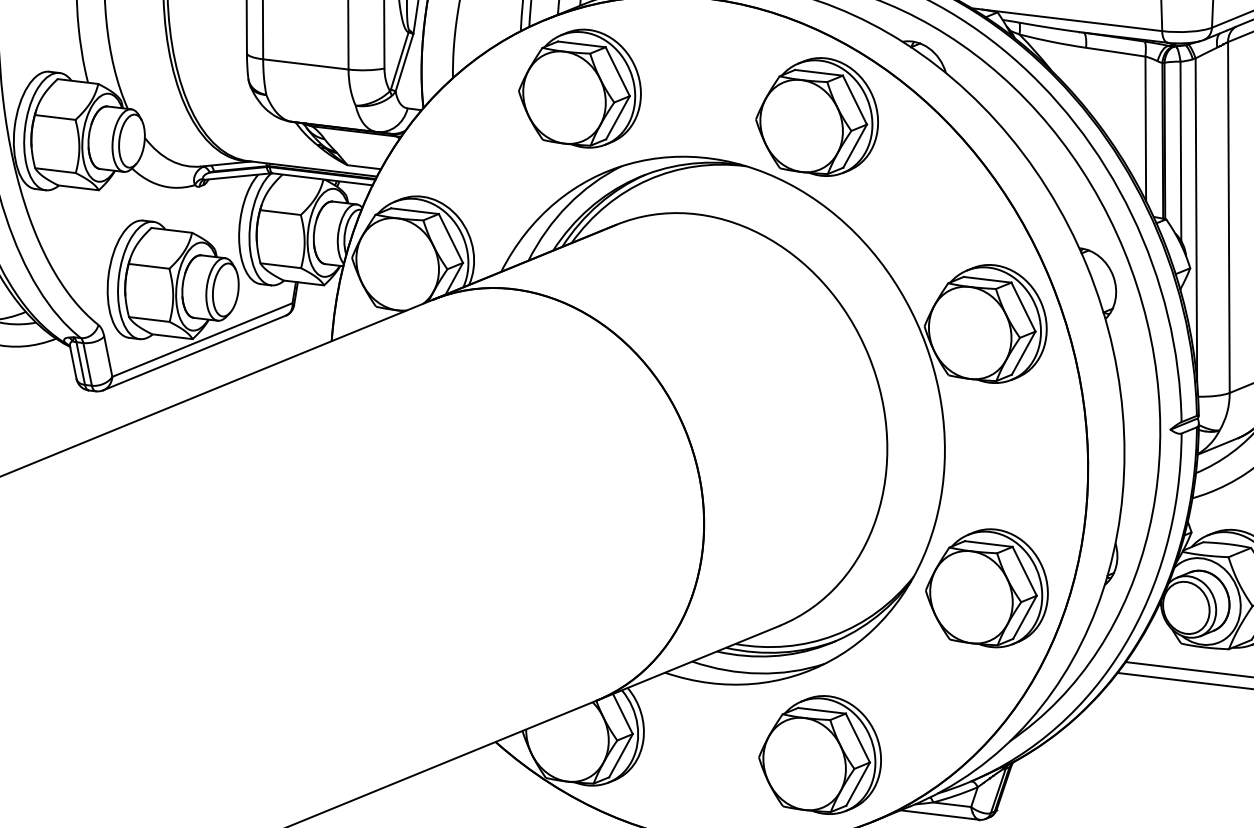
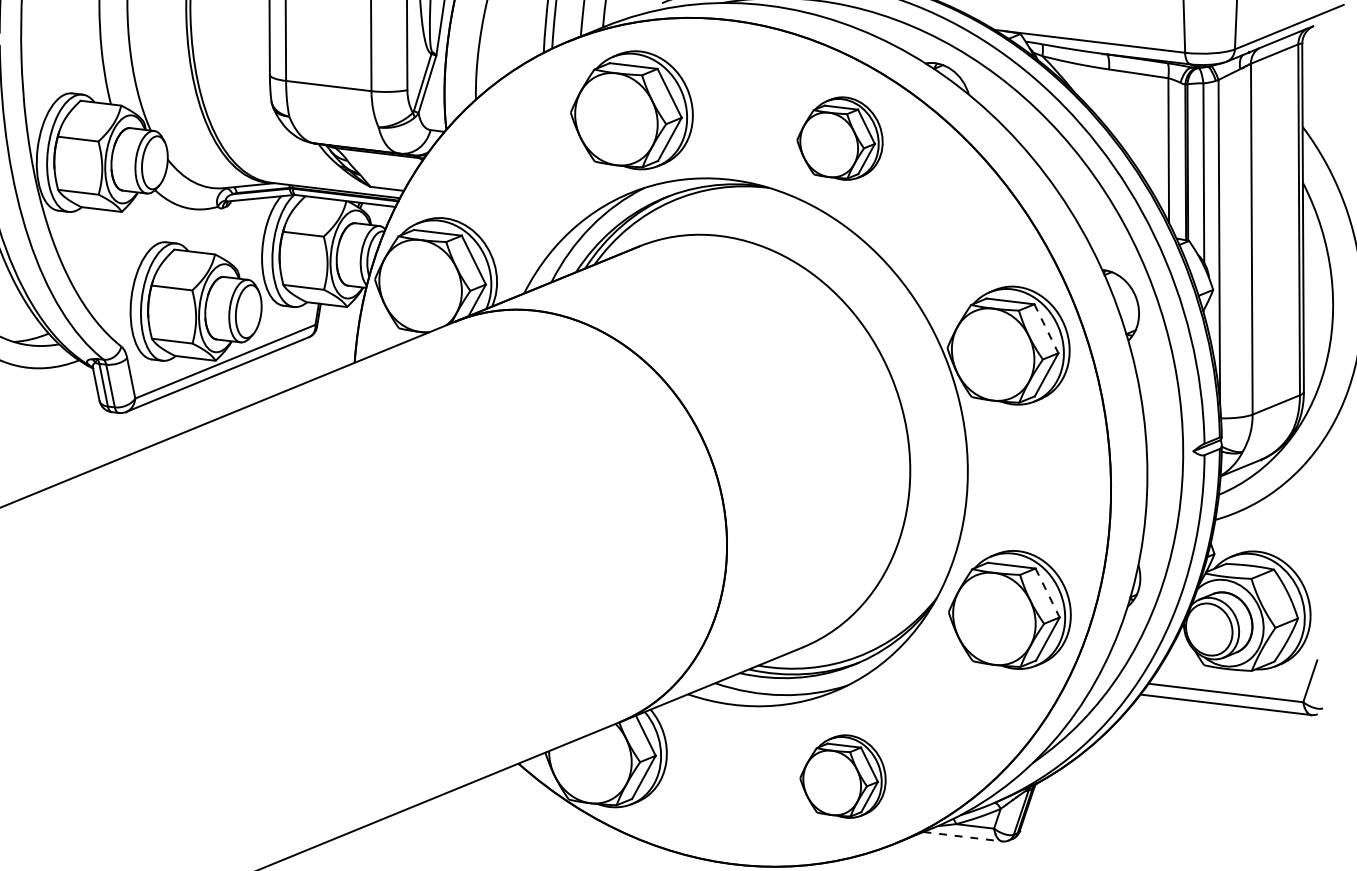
part: (579, 88) -> (631, 110), moved
part: (816, 116) -> (839, 138), size x0.7
line: (1023, 307) -> (1046, 329), solid -> dashed
line: (1024, 571) -> (1047, 593), solid -> dashed
part: (819, 754) -> (842, 776), size x0.7
line: (939, 814) -> (962, 836), solid -> dashed

